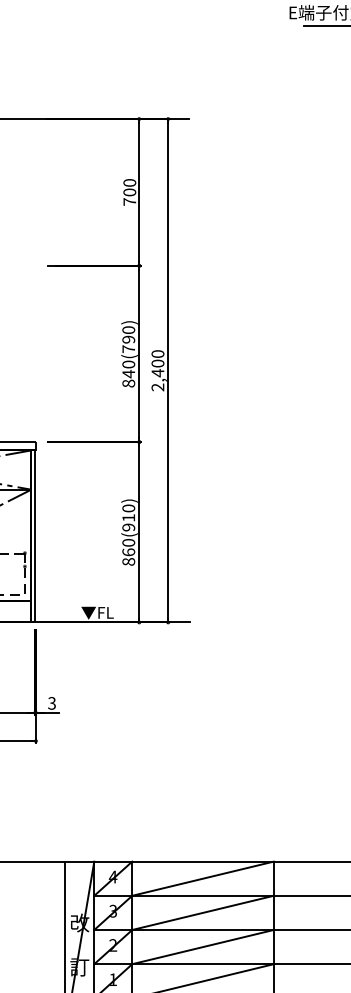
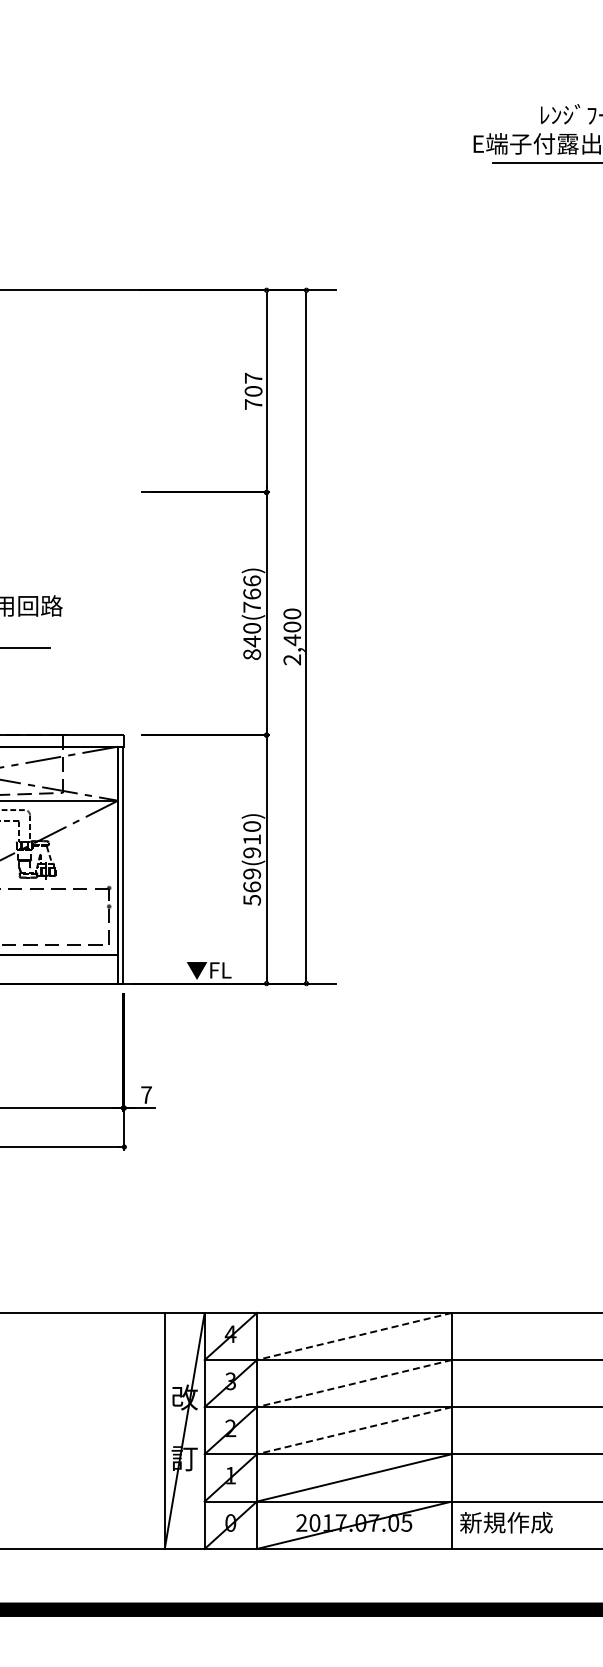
text: (129, 182) -> (253, 377), 700 -> 707
text: (129, 334) -> (252, 587), 840(790) -> 840(766)
text: (129, 551) -> (252, 886), 860(910) -> 569(910)
text: (52, 702) -> (146, 1094), 3 -> 7
line: (202, 878) -> (353, 1336), solid -> dashed
line: (202, 912) -> (353, 1383), solid -> dashed
line: (202, 946) -> (353, 1430), solid -> dashed

